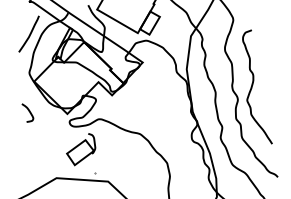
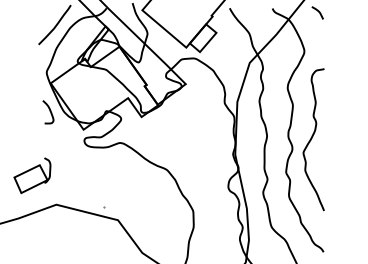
curve: (28, 111) -> (49, 111), moved
part: (81, 149) -> (32, 175), moved

